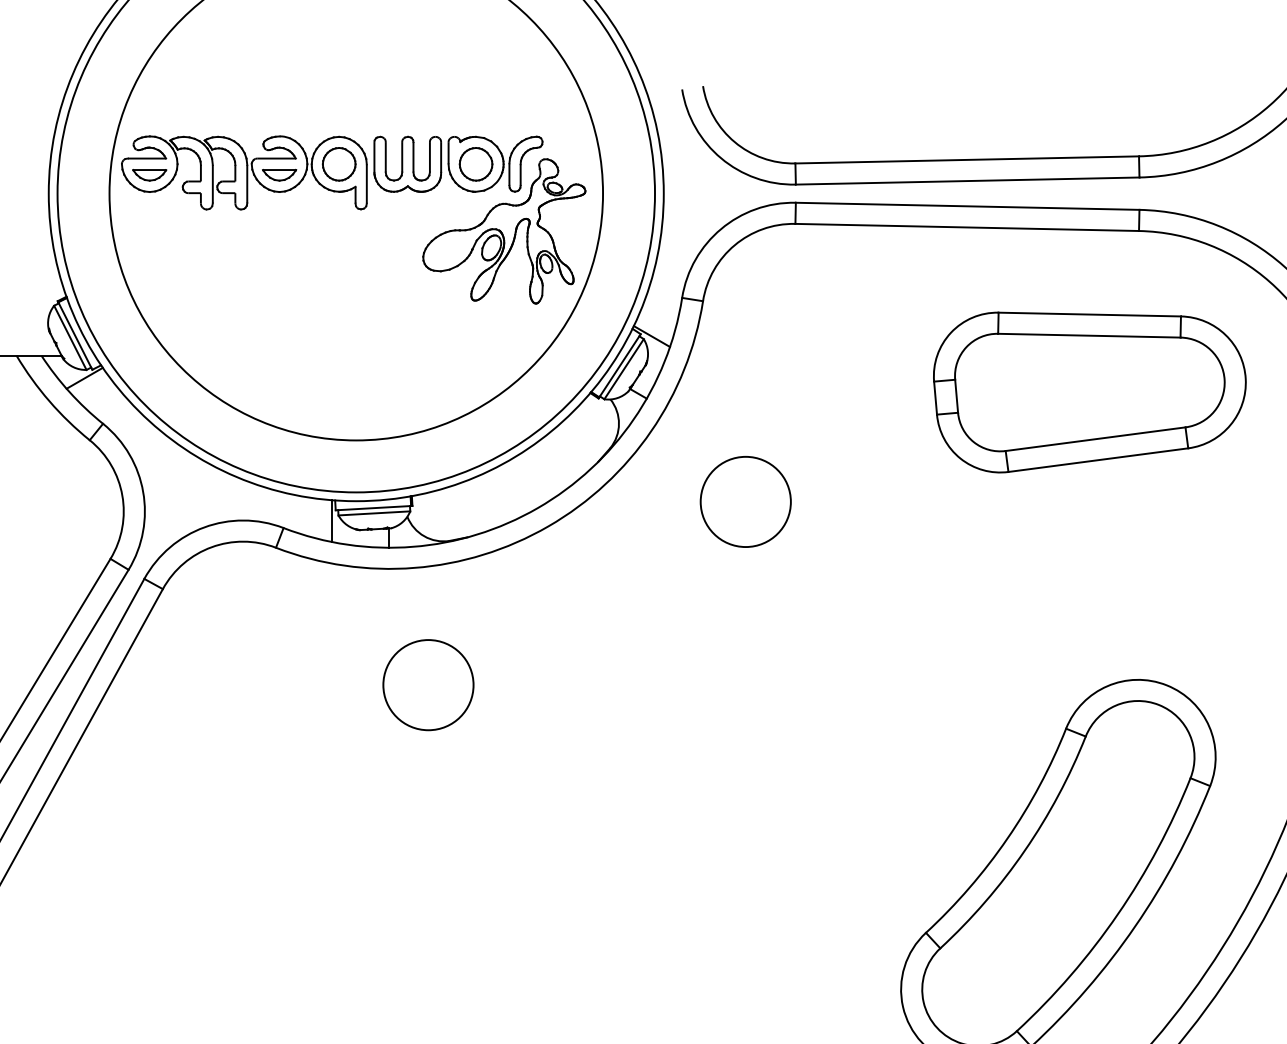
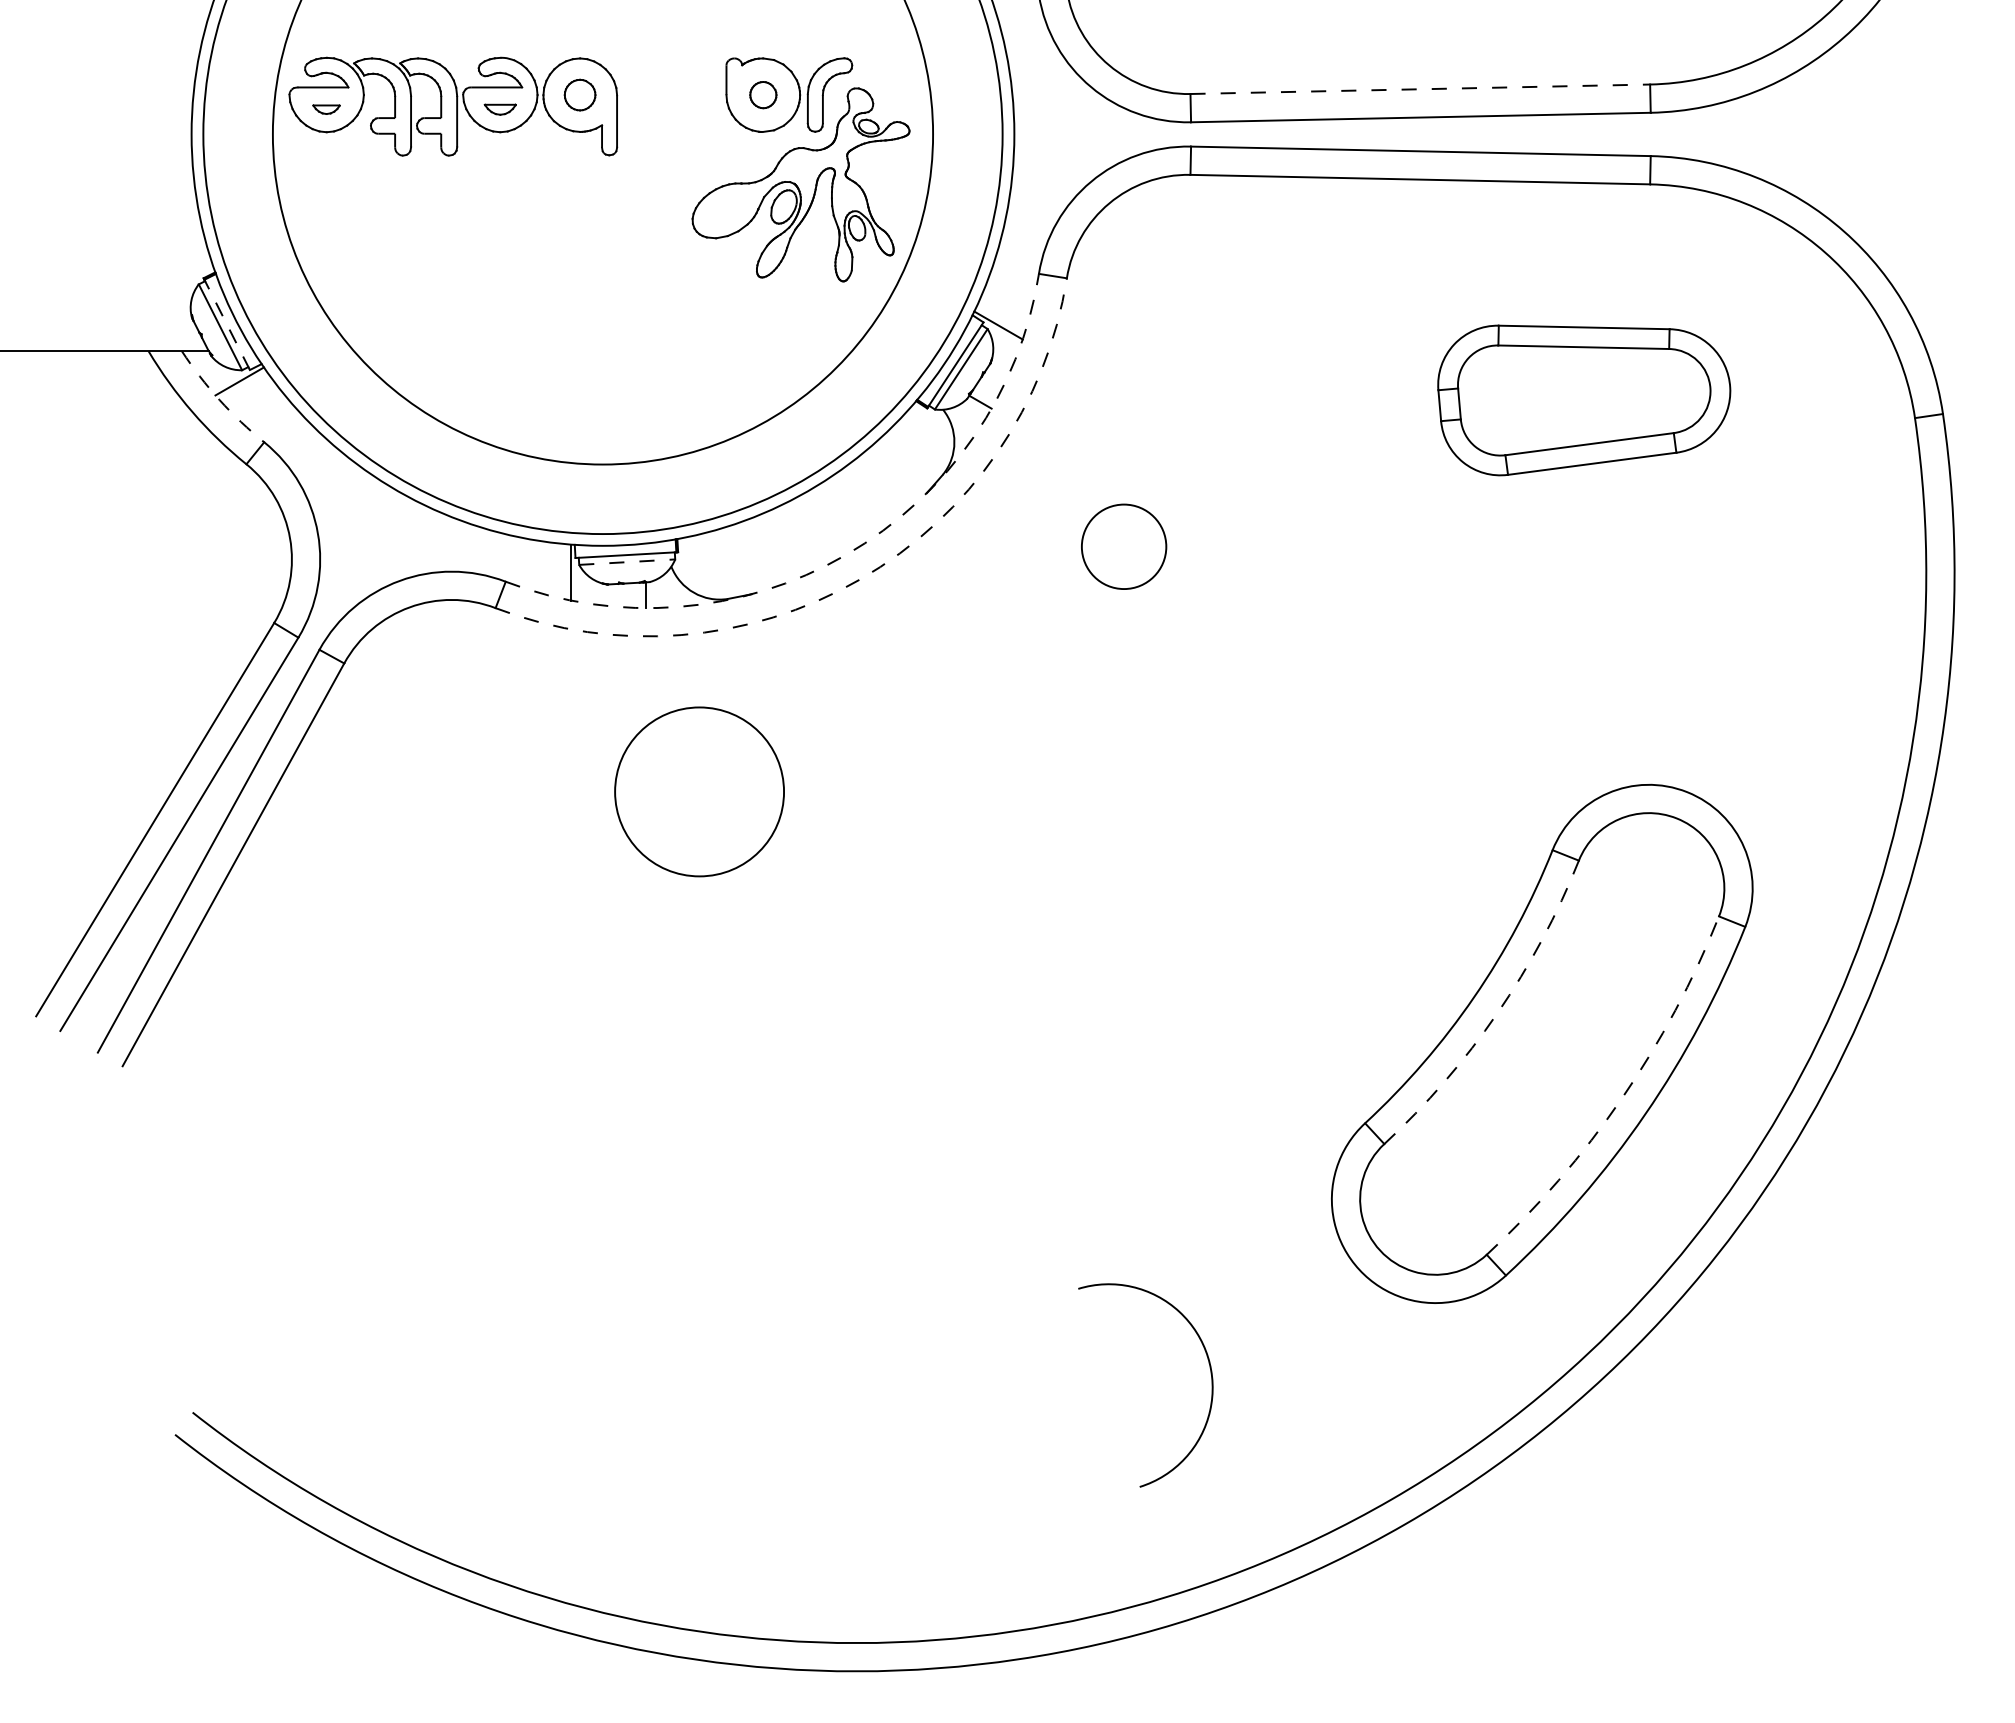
line: (967, 160) -> (1420, 89), solid -> dashed
part: (338, 163) -> (579, 94), size x0.7
part: (407, 163) -> (671, 94), removed
part: (476, 163) -> (763, 94), size x0.6
part: (149, 175) -> (326, 109), size x0.6
part: (279, 175) -> (500, 109), size x0.7
line: (75, 335) -> (227, 324), solid -> dashed
arc: (69, 391) -> (219, 399), solid -> dashed
part: (1089, 392) -> (1583, 400), size x0.7
circle: (745, 501) -> (1123, 546), size x0.7
arc: (537, 508) -> (845, 555), solid -> dashed
line: (374, 513) -> (627, 562), solid -> dashed
arc: (548, 526) -> (859, 579), solid -> dashed
circle: (428, 684) -> (699, 791), size x1.4
arc: (1024, 850) -> (1497, 1013), solid -> dashed
arc: (1117, 914) -> (1621, 1098), solid -> dashed

